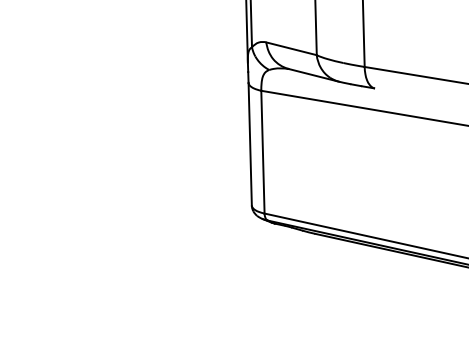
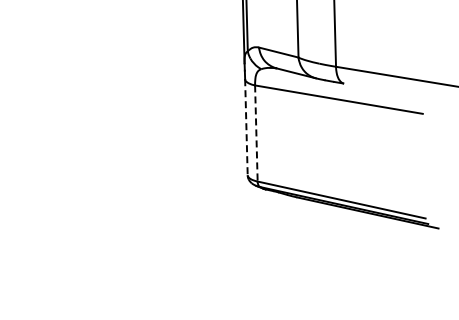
line: (250, 144) -> (246, 127), solid -> dashed
line: (263, 153) -> (256, 134), solid -> dashed

